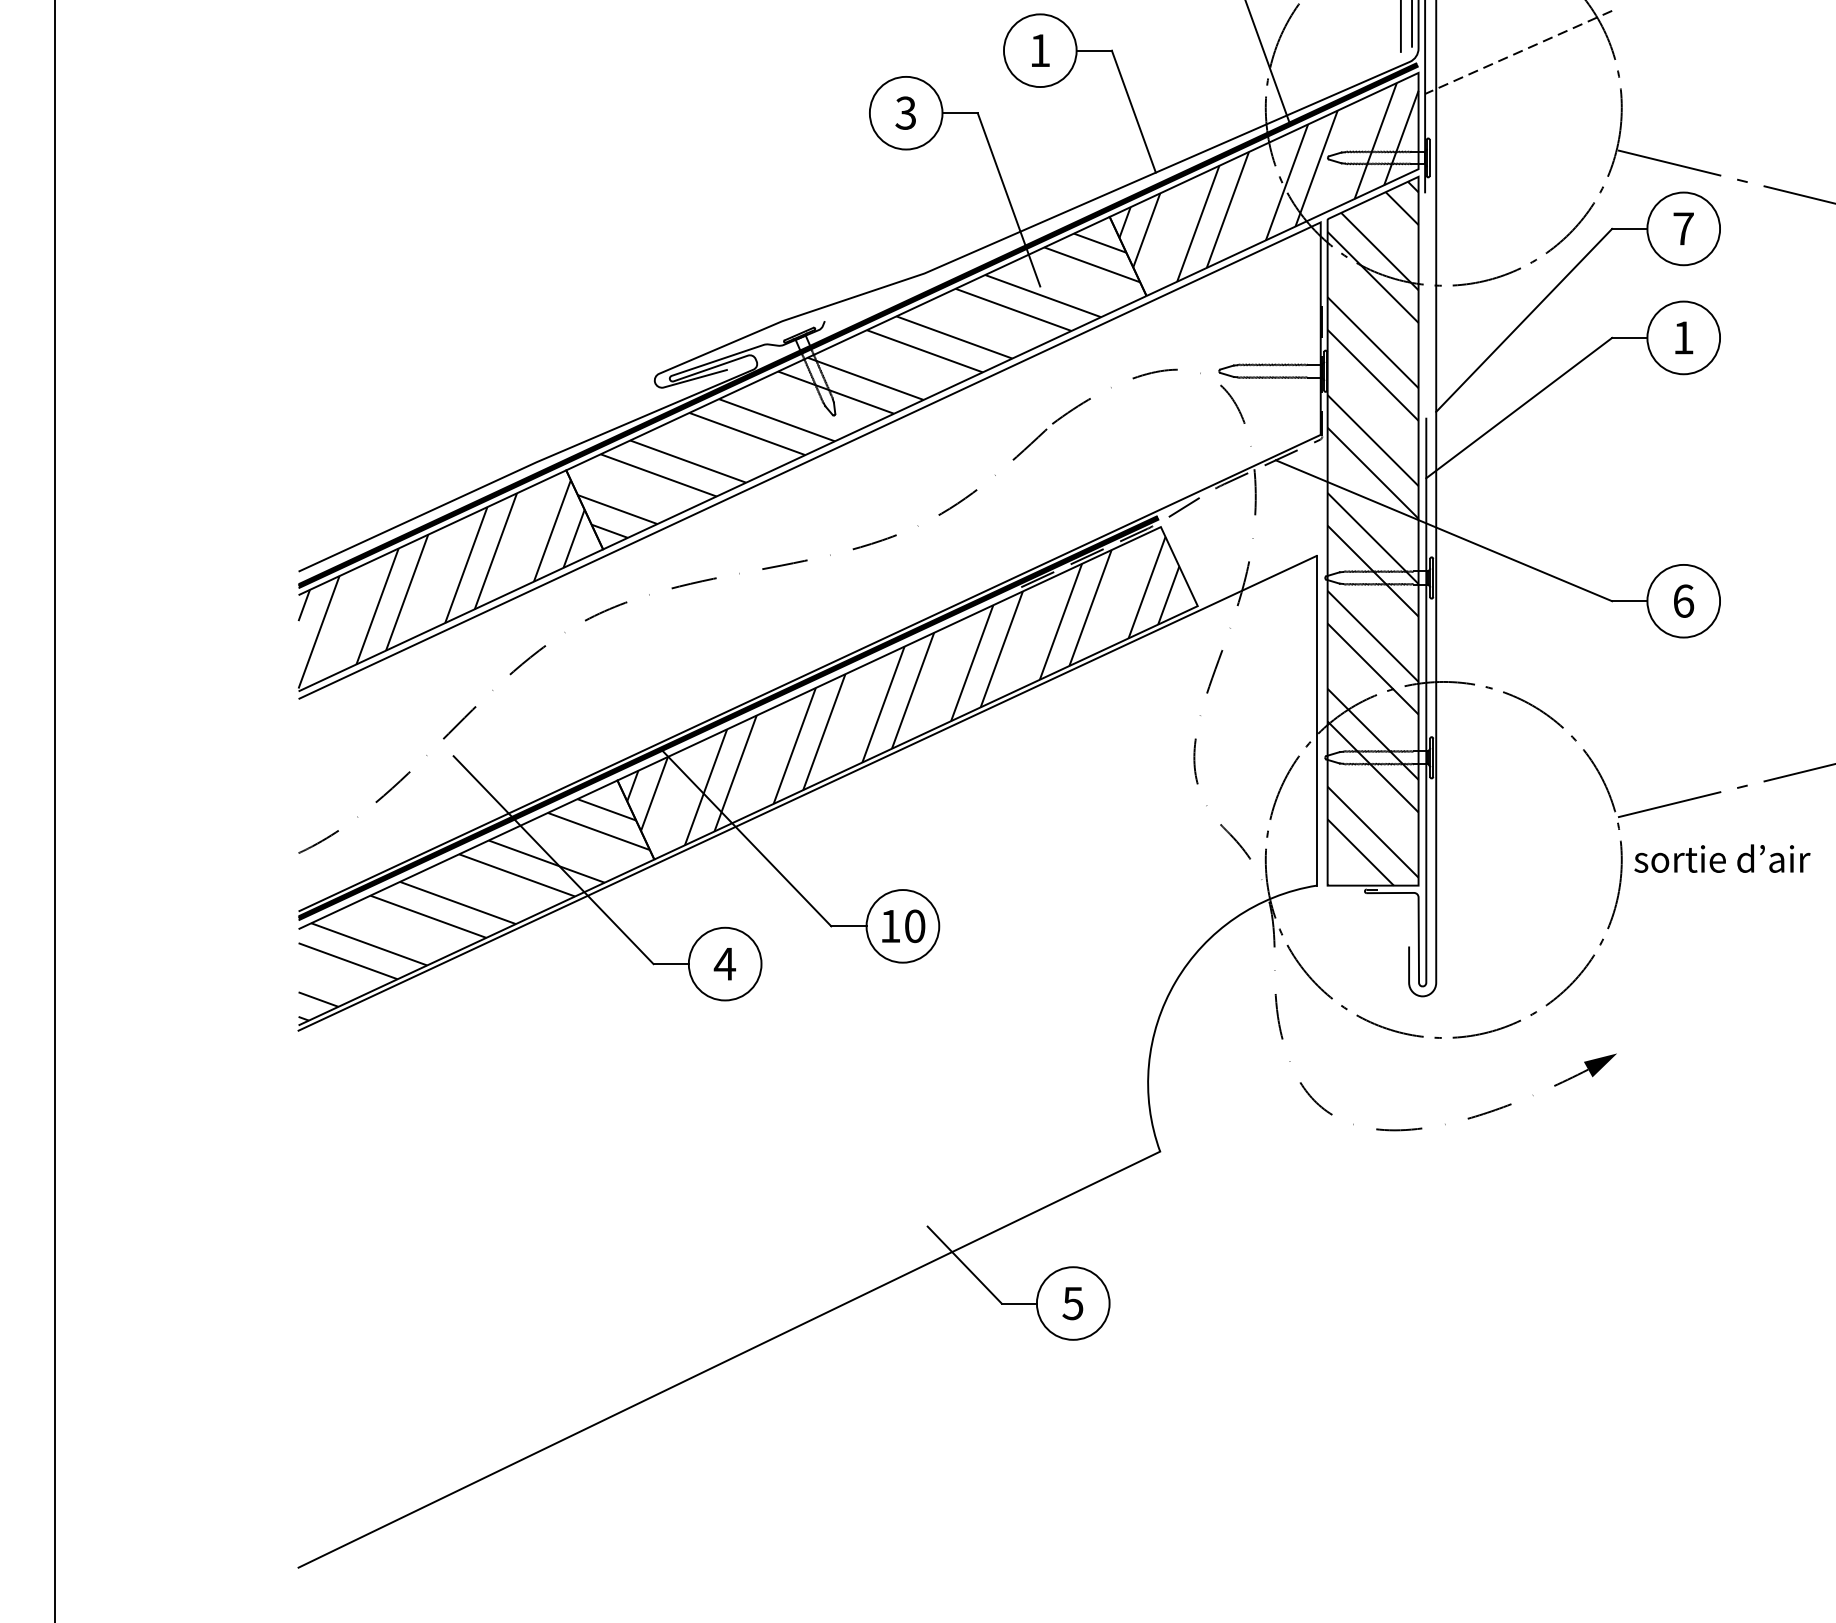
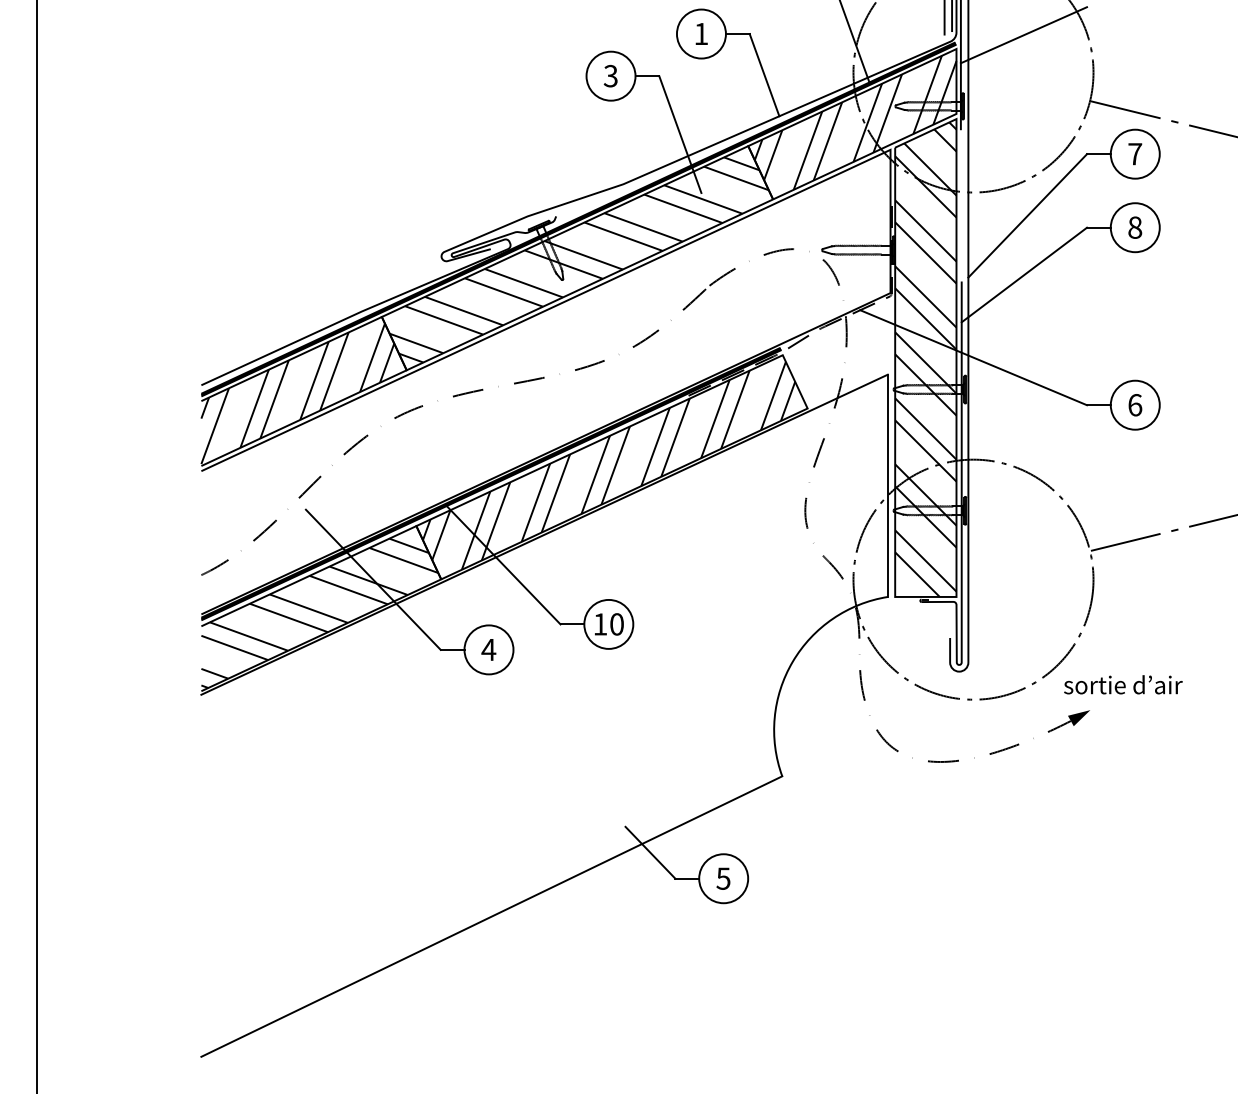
line: (1517, 52) -> (1023, 35), dashed -> solid
text: (1684, 337) -> (1135, 227), 1 -> 8
text: (1722, 858) -> (1123, 684), moved

